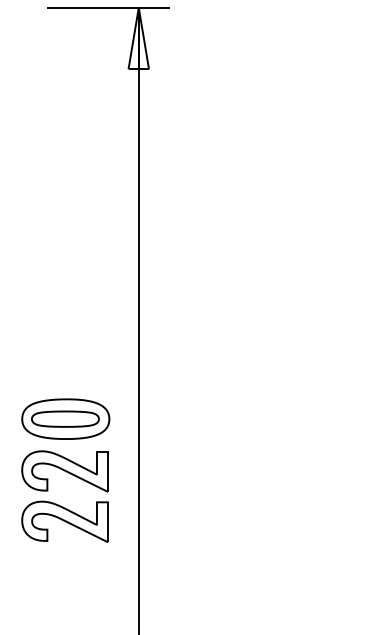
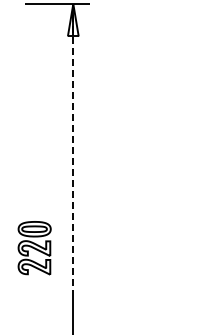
line: (139, 285) -> (73, 150), solid -> dashed
part: (65, 469) -> (34, 247), size x0.7

